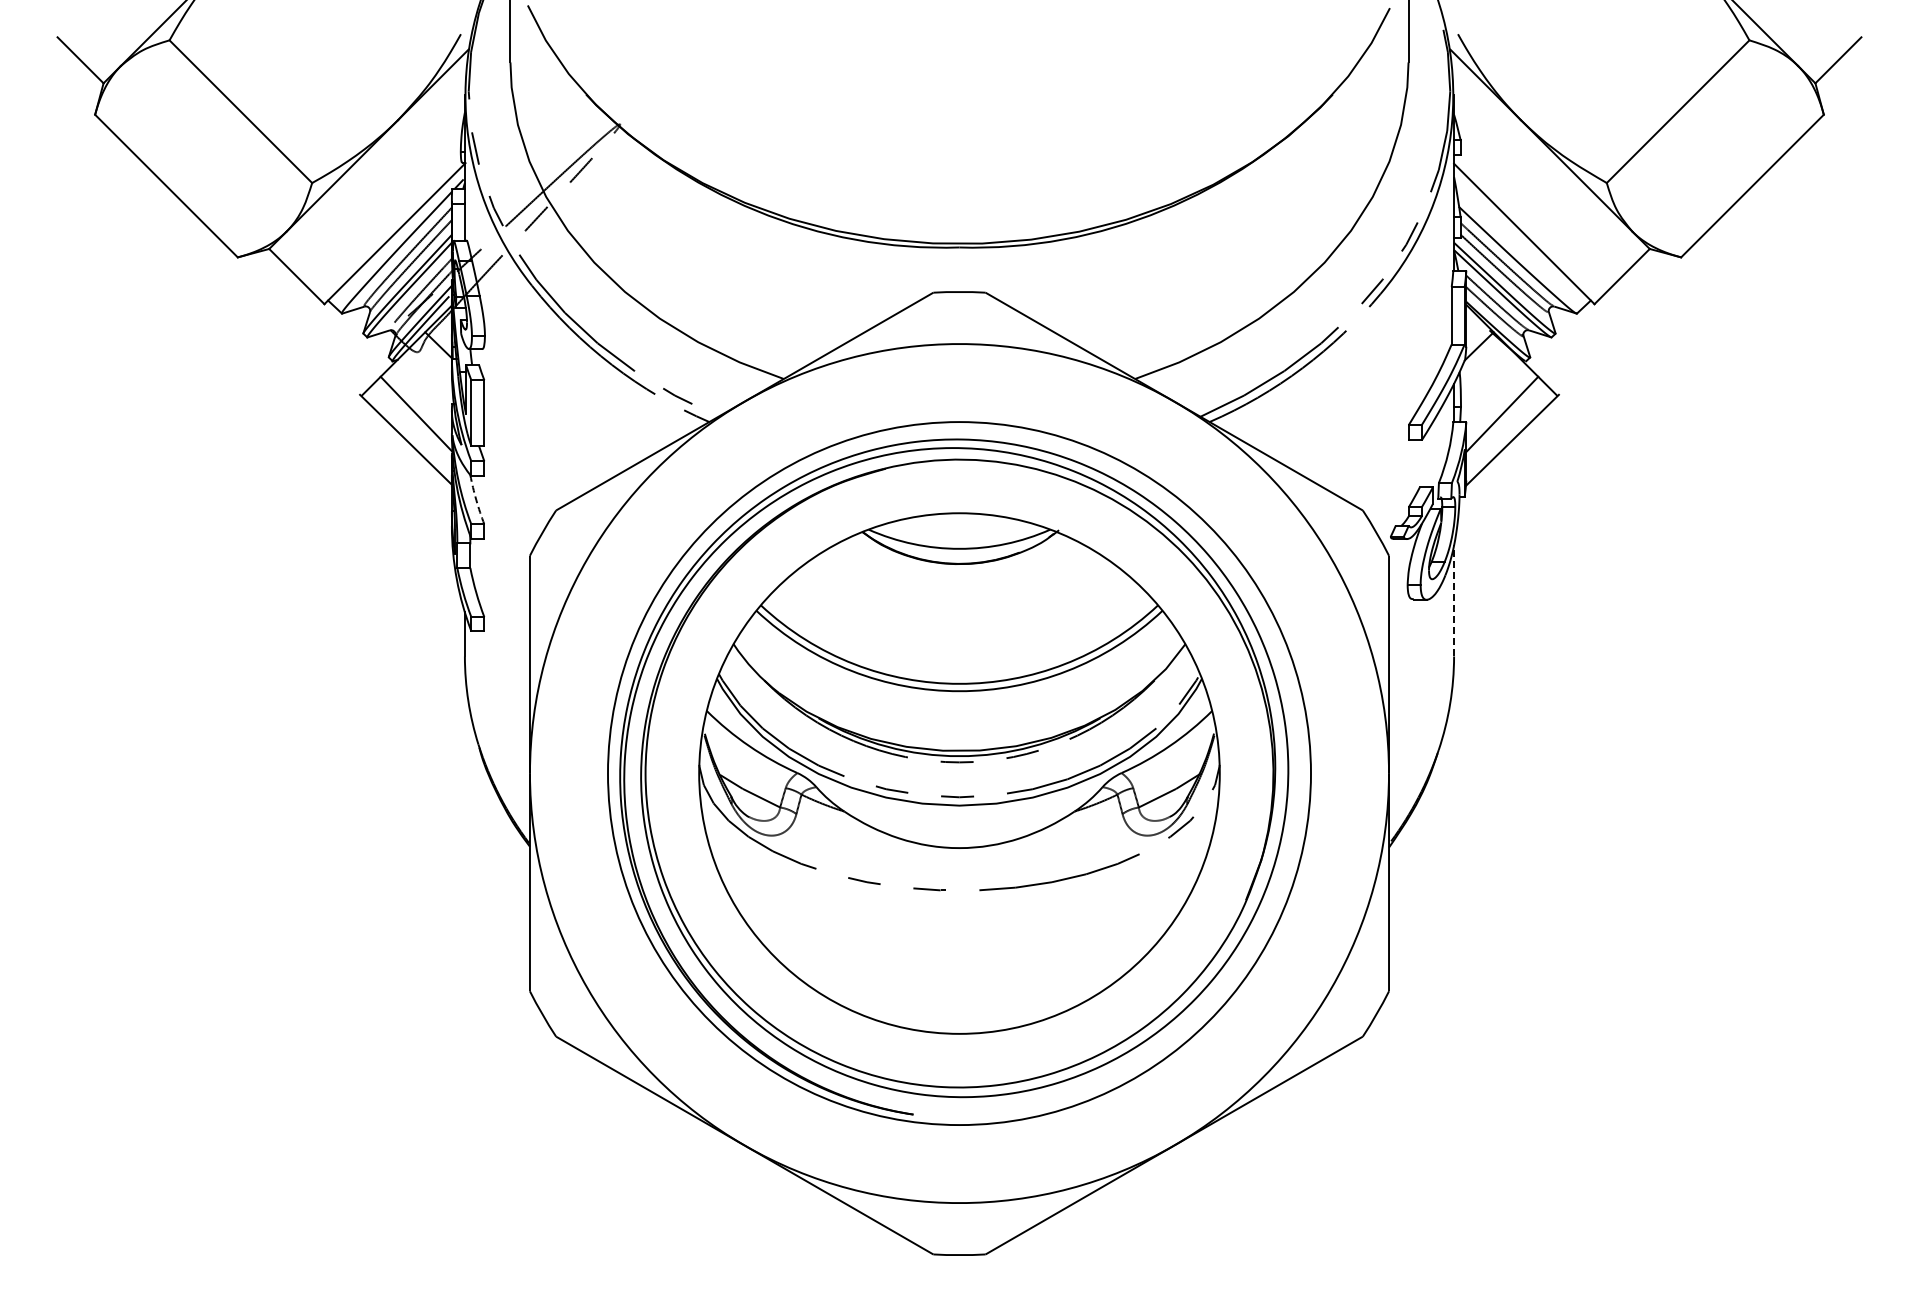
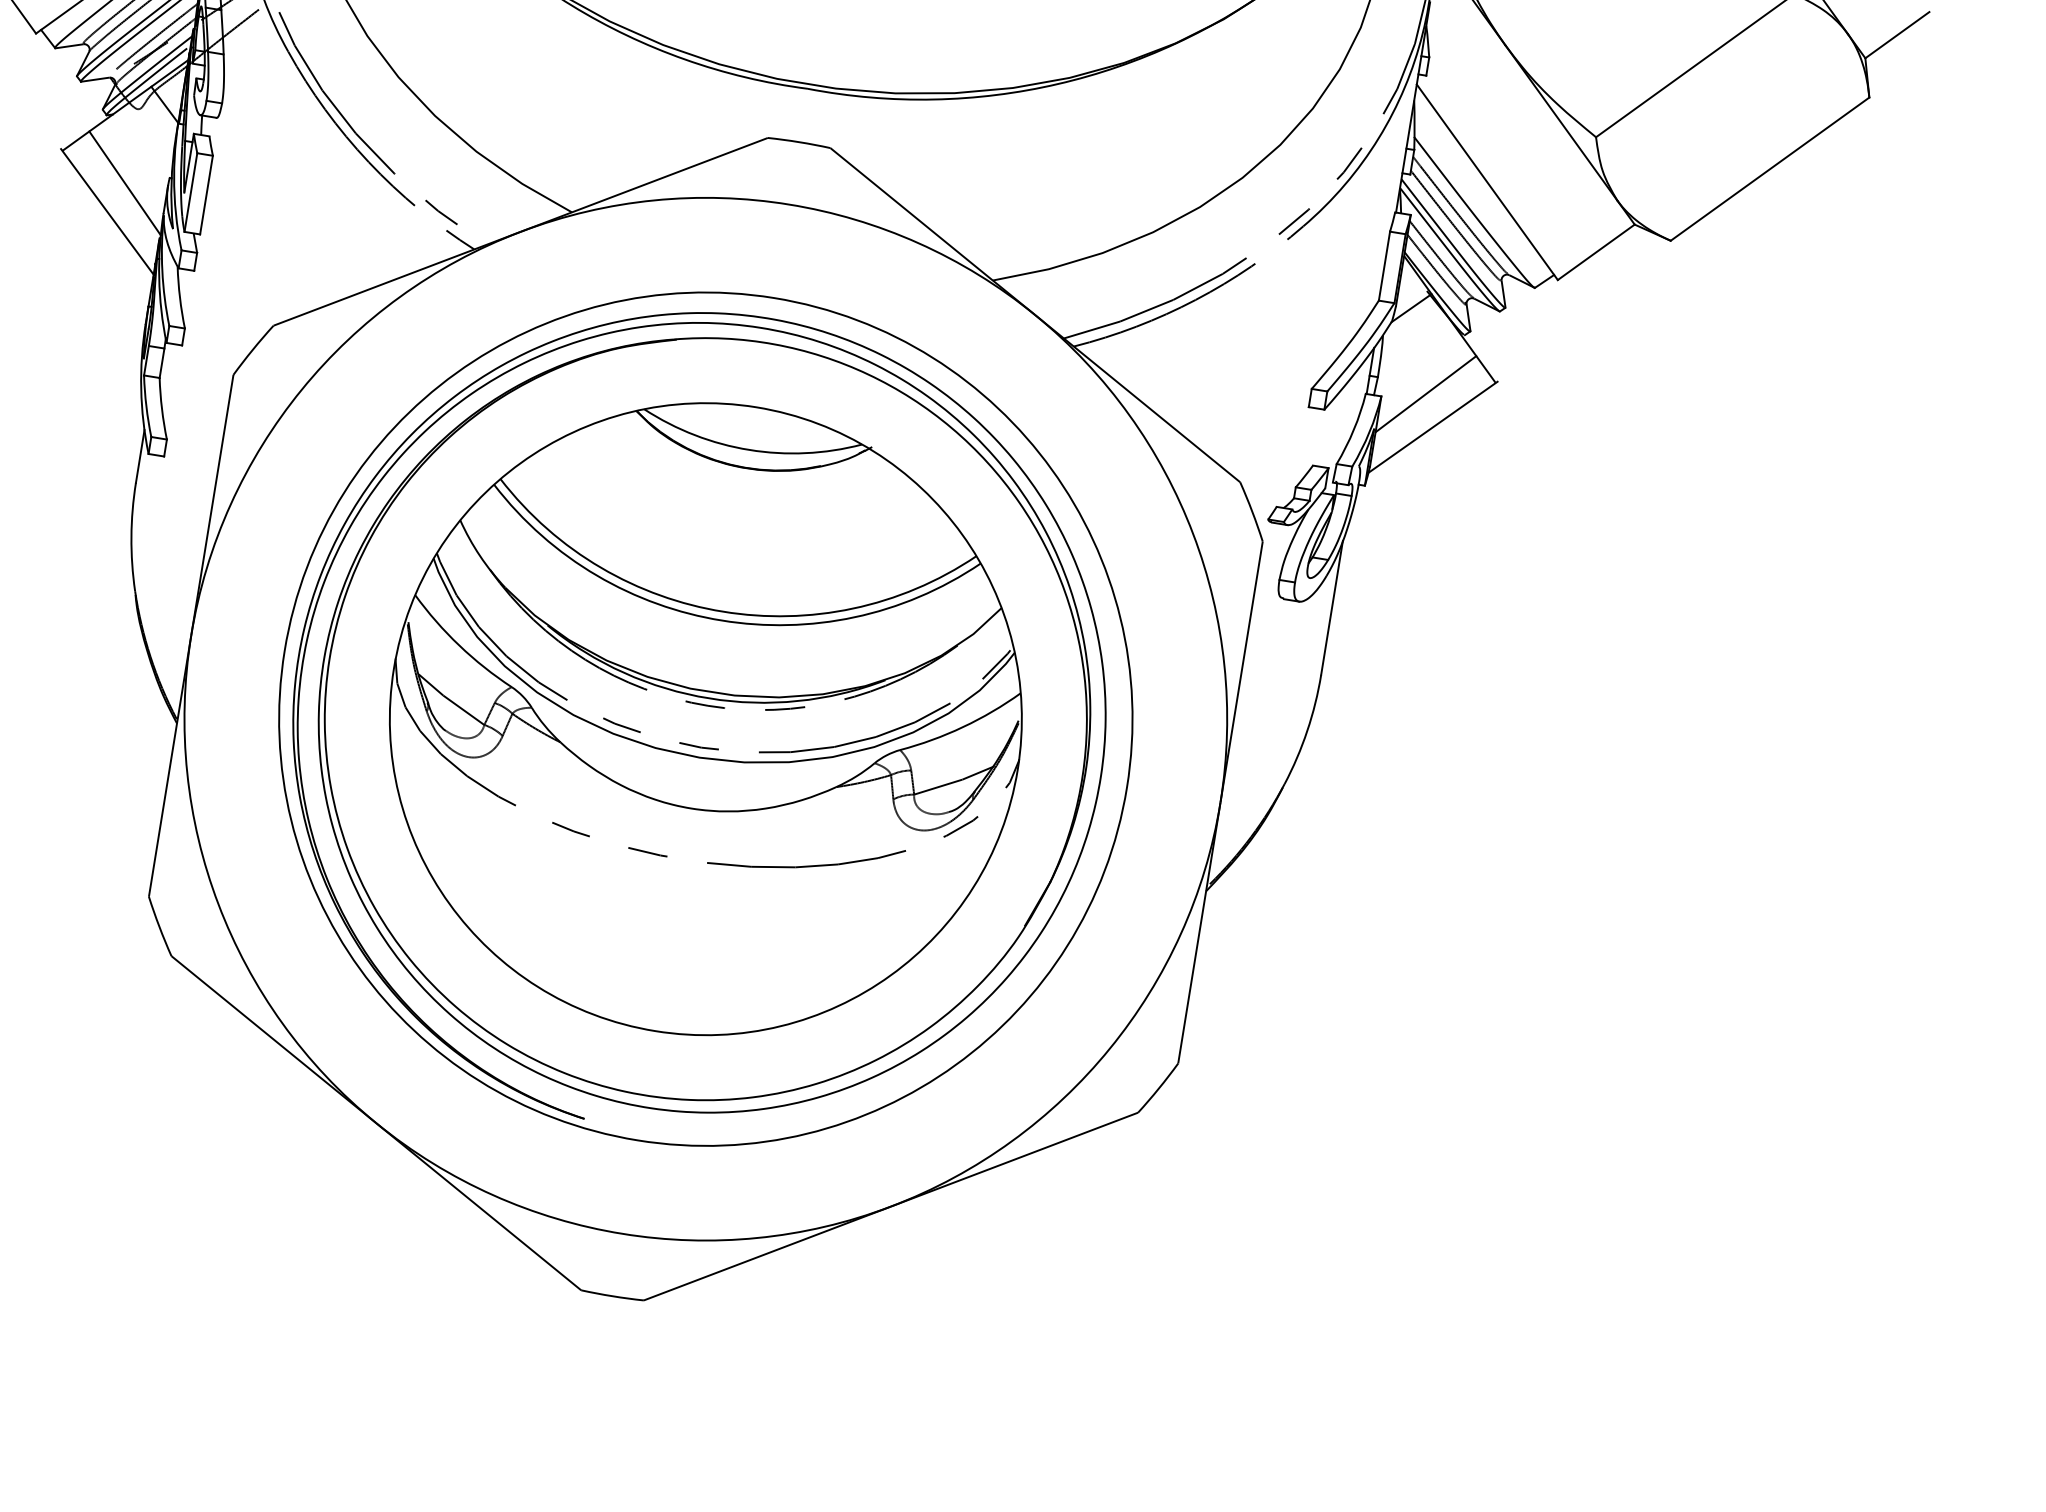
arc: (476, 500) -> (180, 298), dashed -> solid
line: (1454, 600) -> (1332, 607), dashed -> solid

